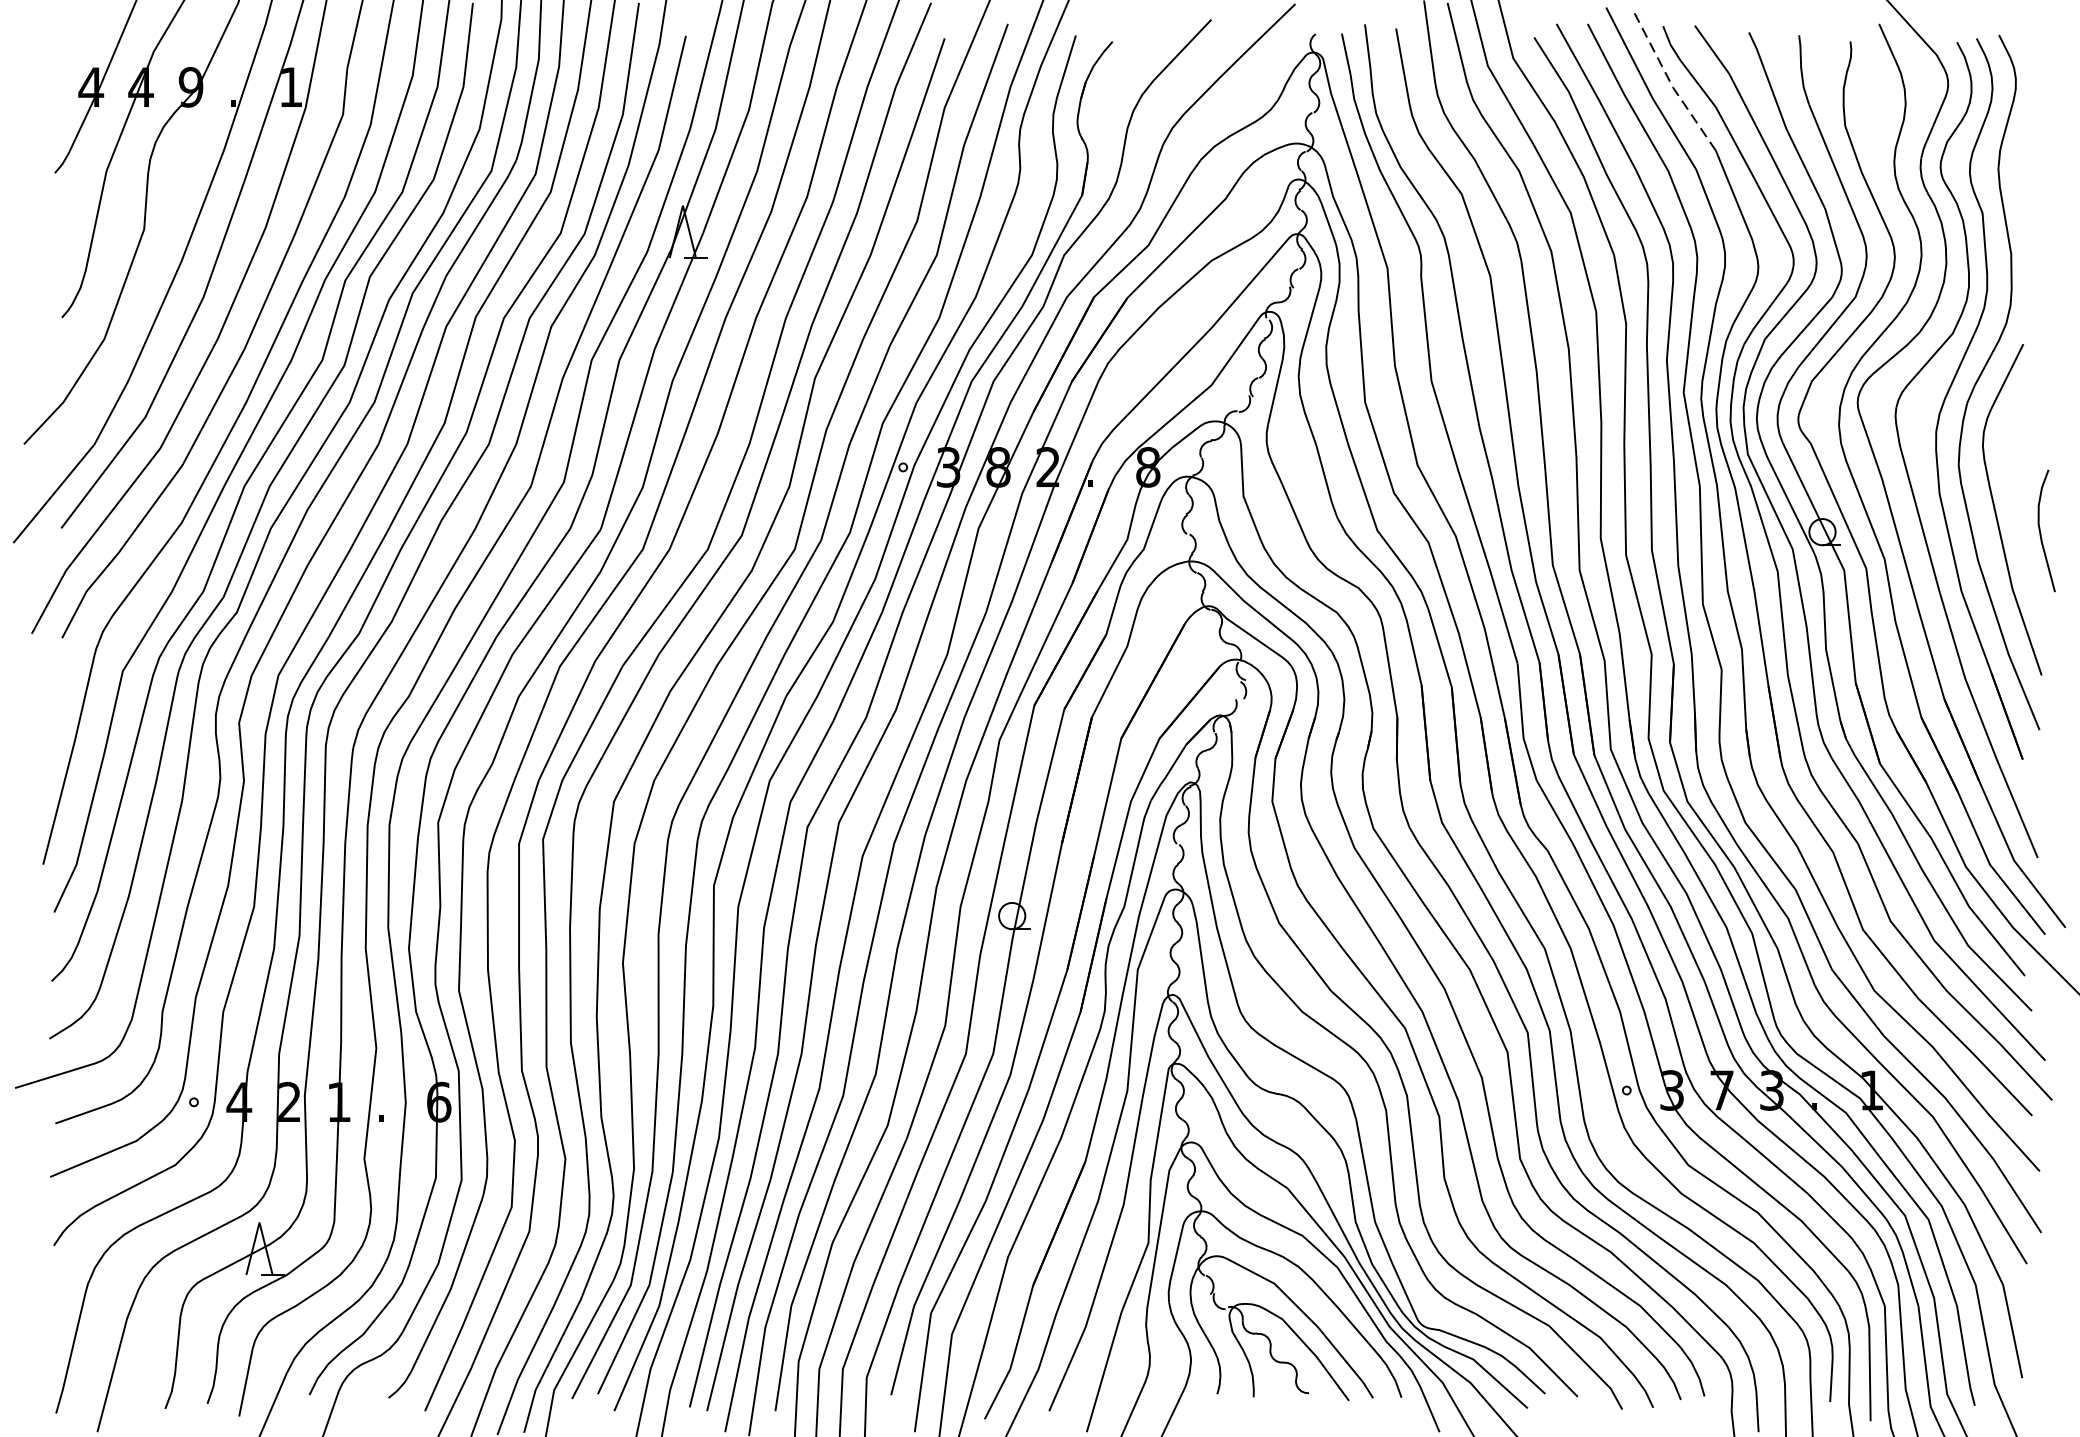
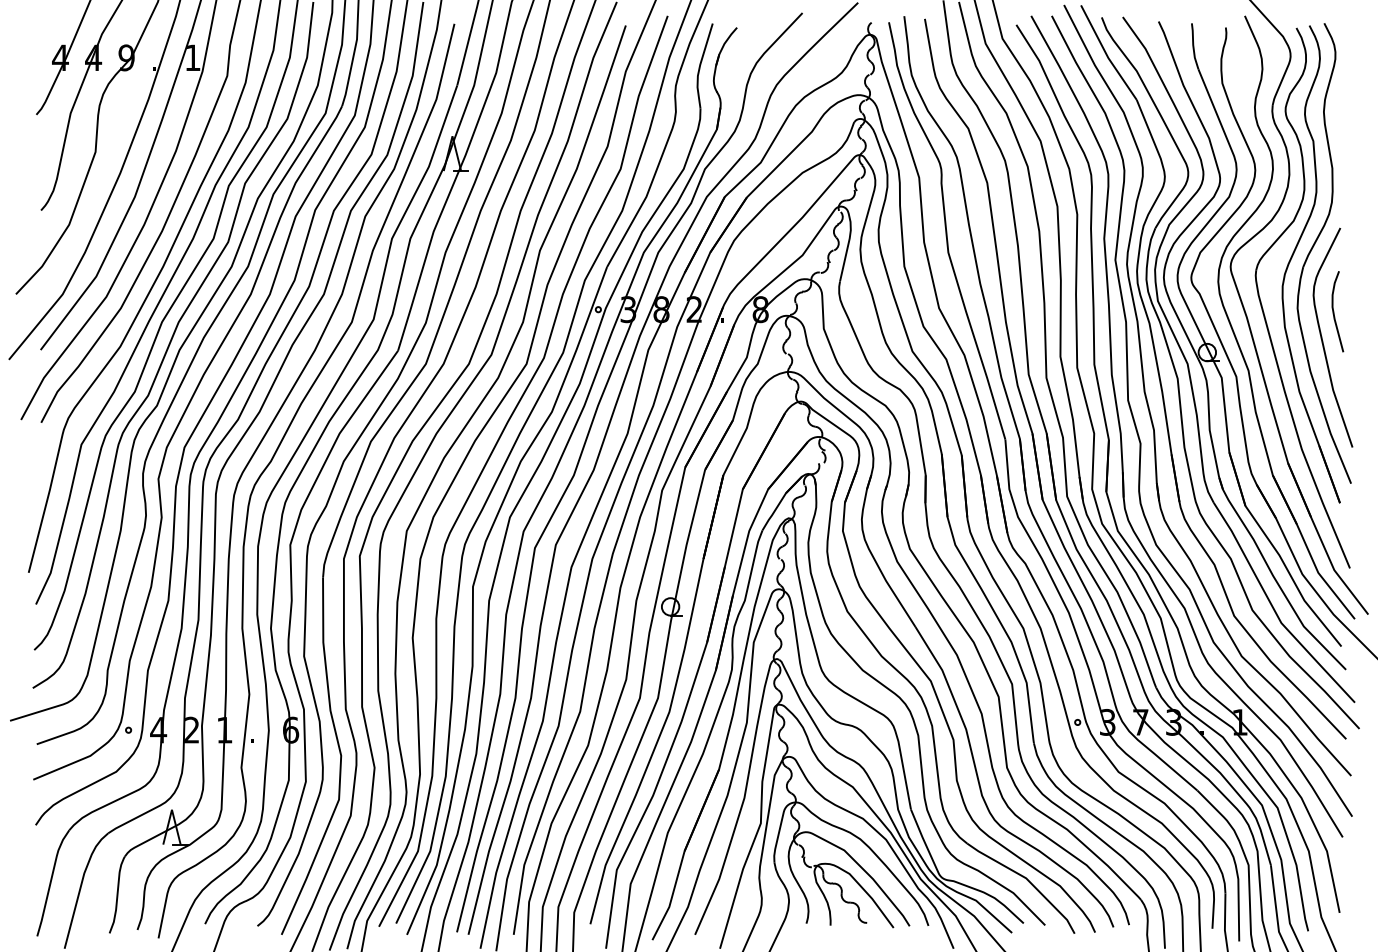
line: (1670, 82) -> (1106, 54), dashed -> solid
curve: (2041, 530) -> (1334, 311), moved

